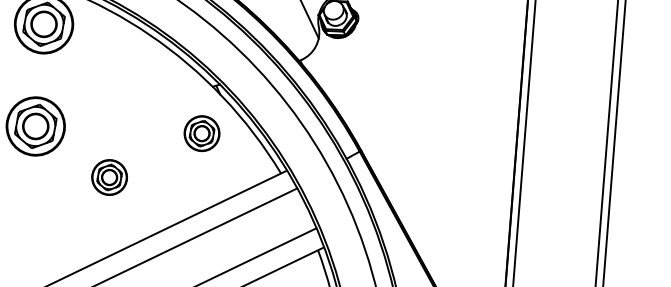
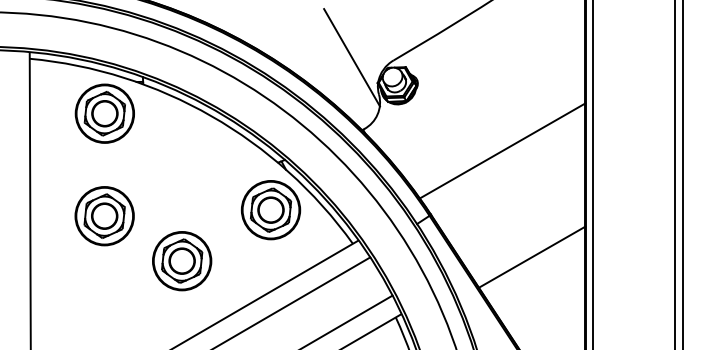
line: (437, 92) -> (502, 150), added
part: (201, 133) -> (270, 210), size x1.67
part: (109, 177) -> (182, 261), size x1.67
line: (458, 200) -> (531, 256), added

